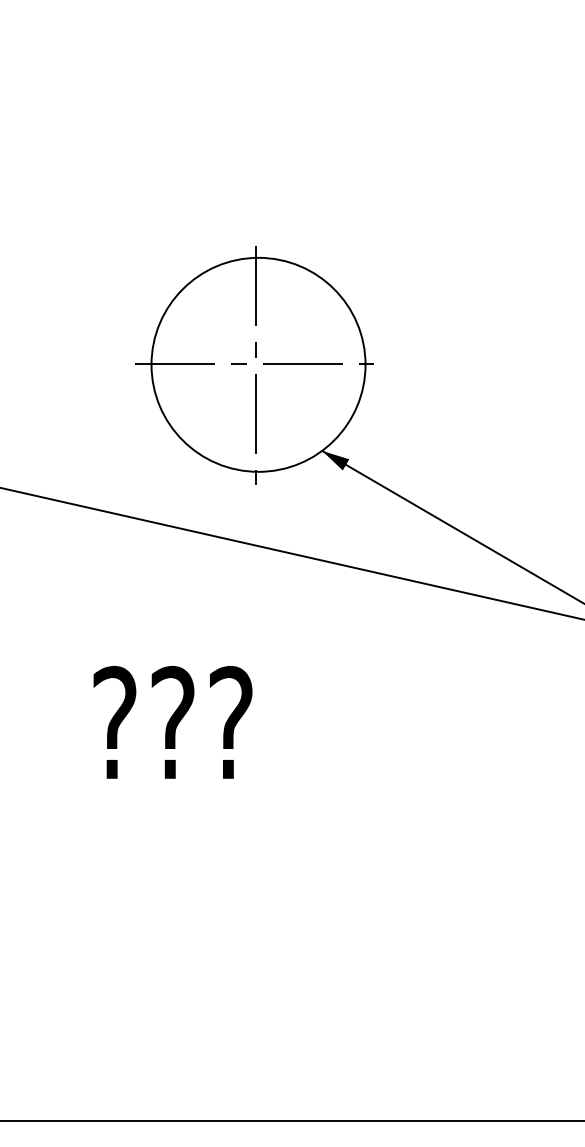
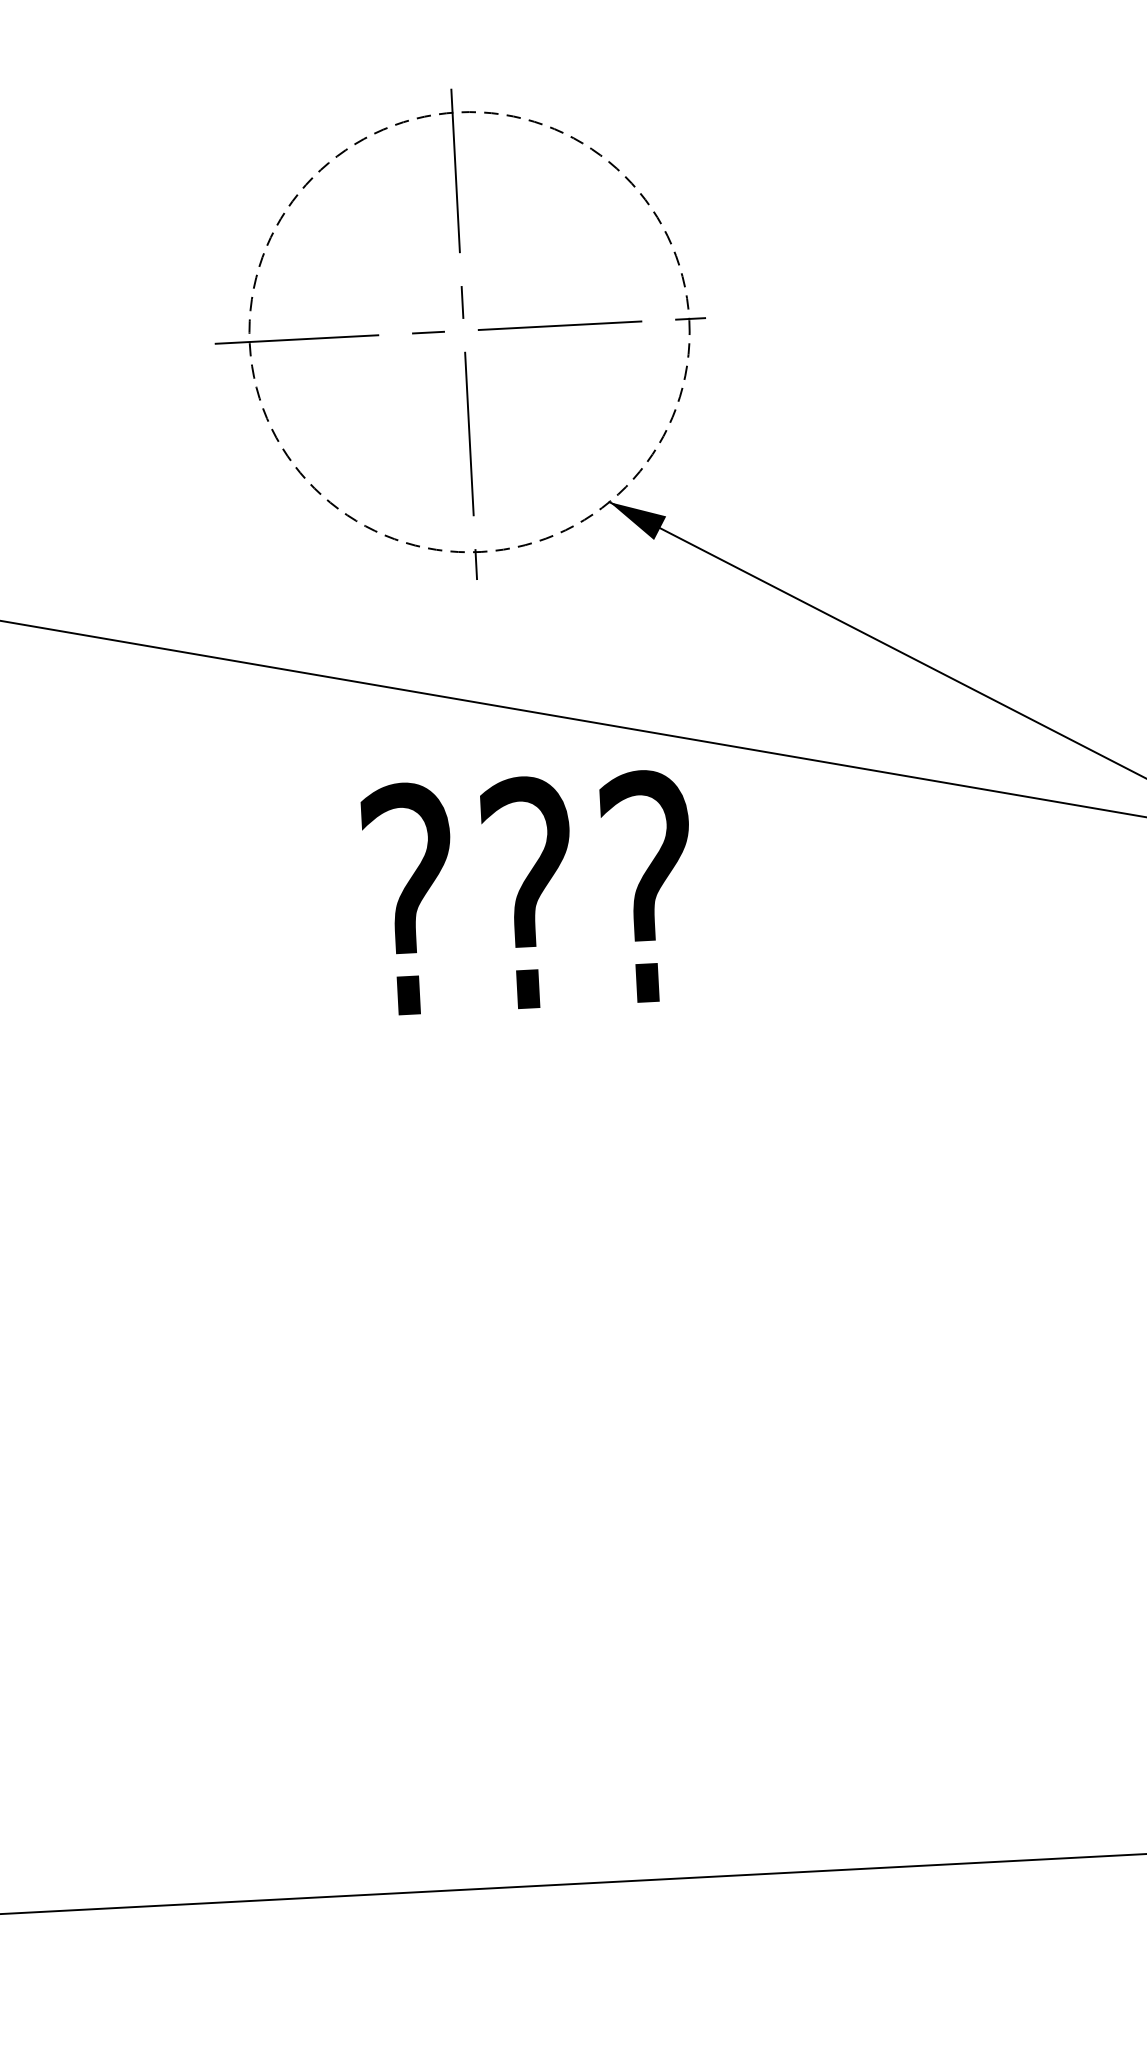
circle: (258, 364) -> (469, 331), solid -> dashed
text: (172, 721) -> (527, 890), moved

